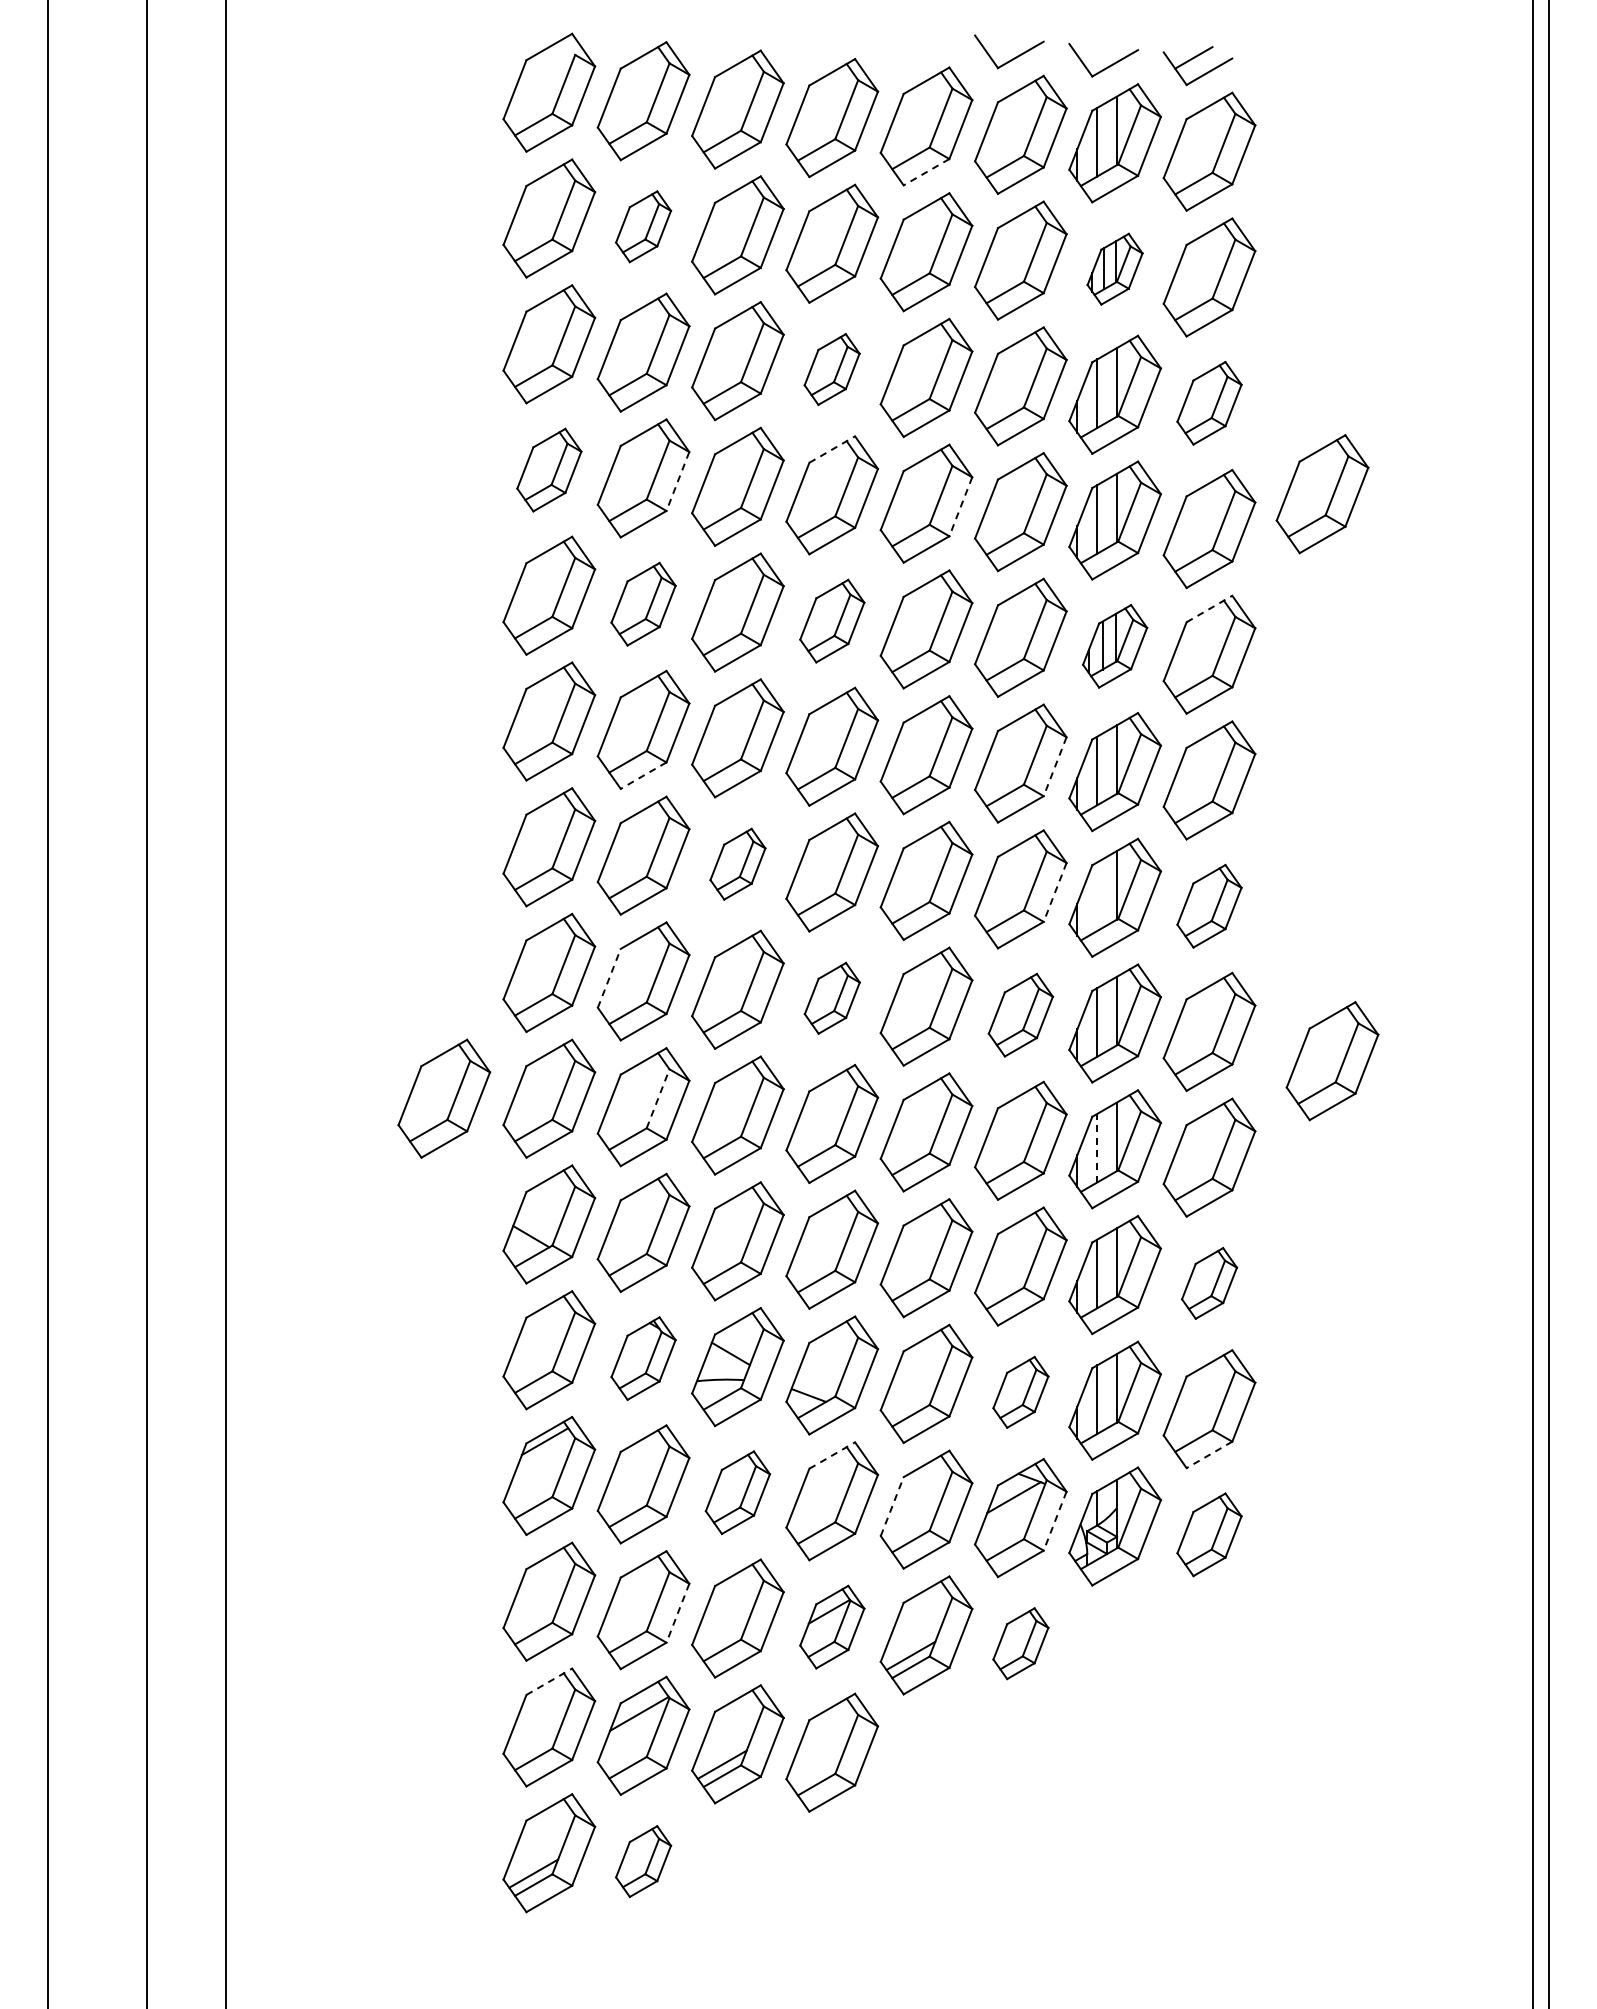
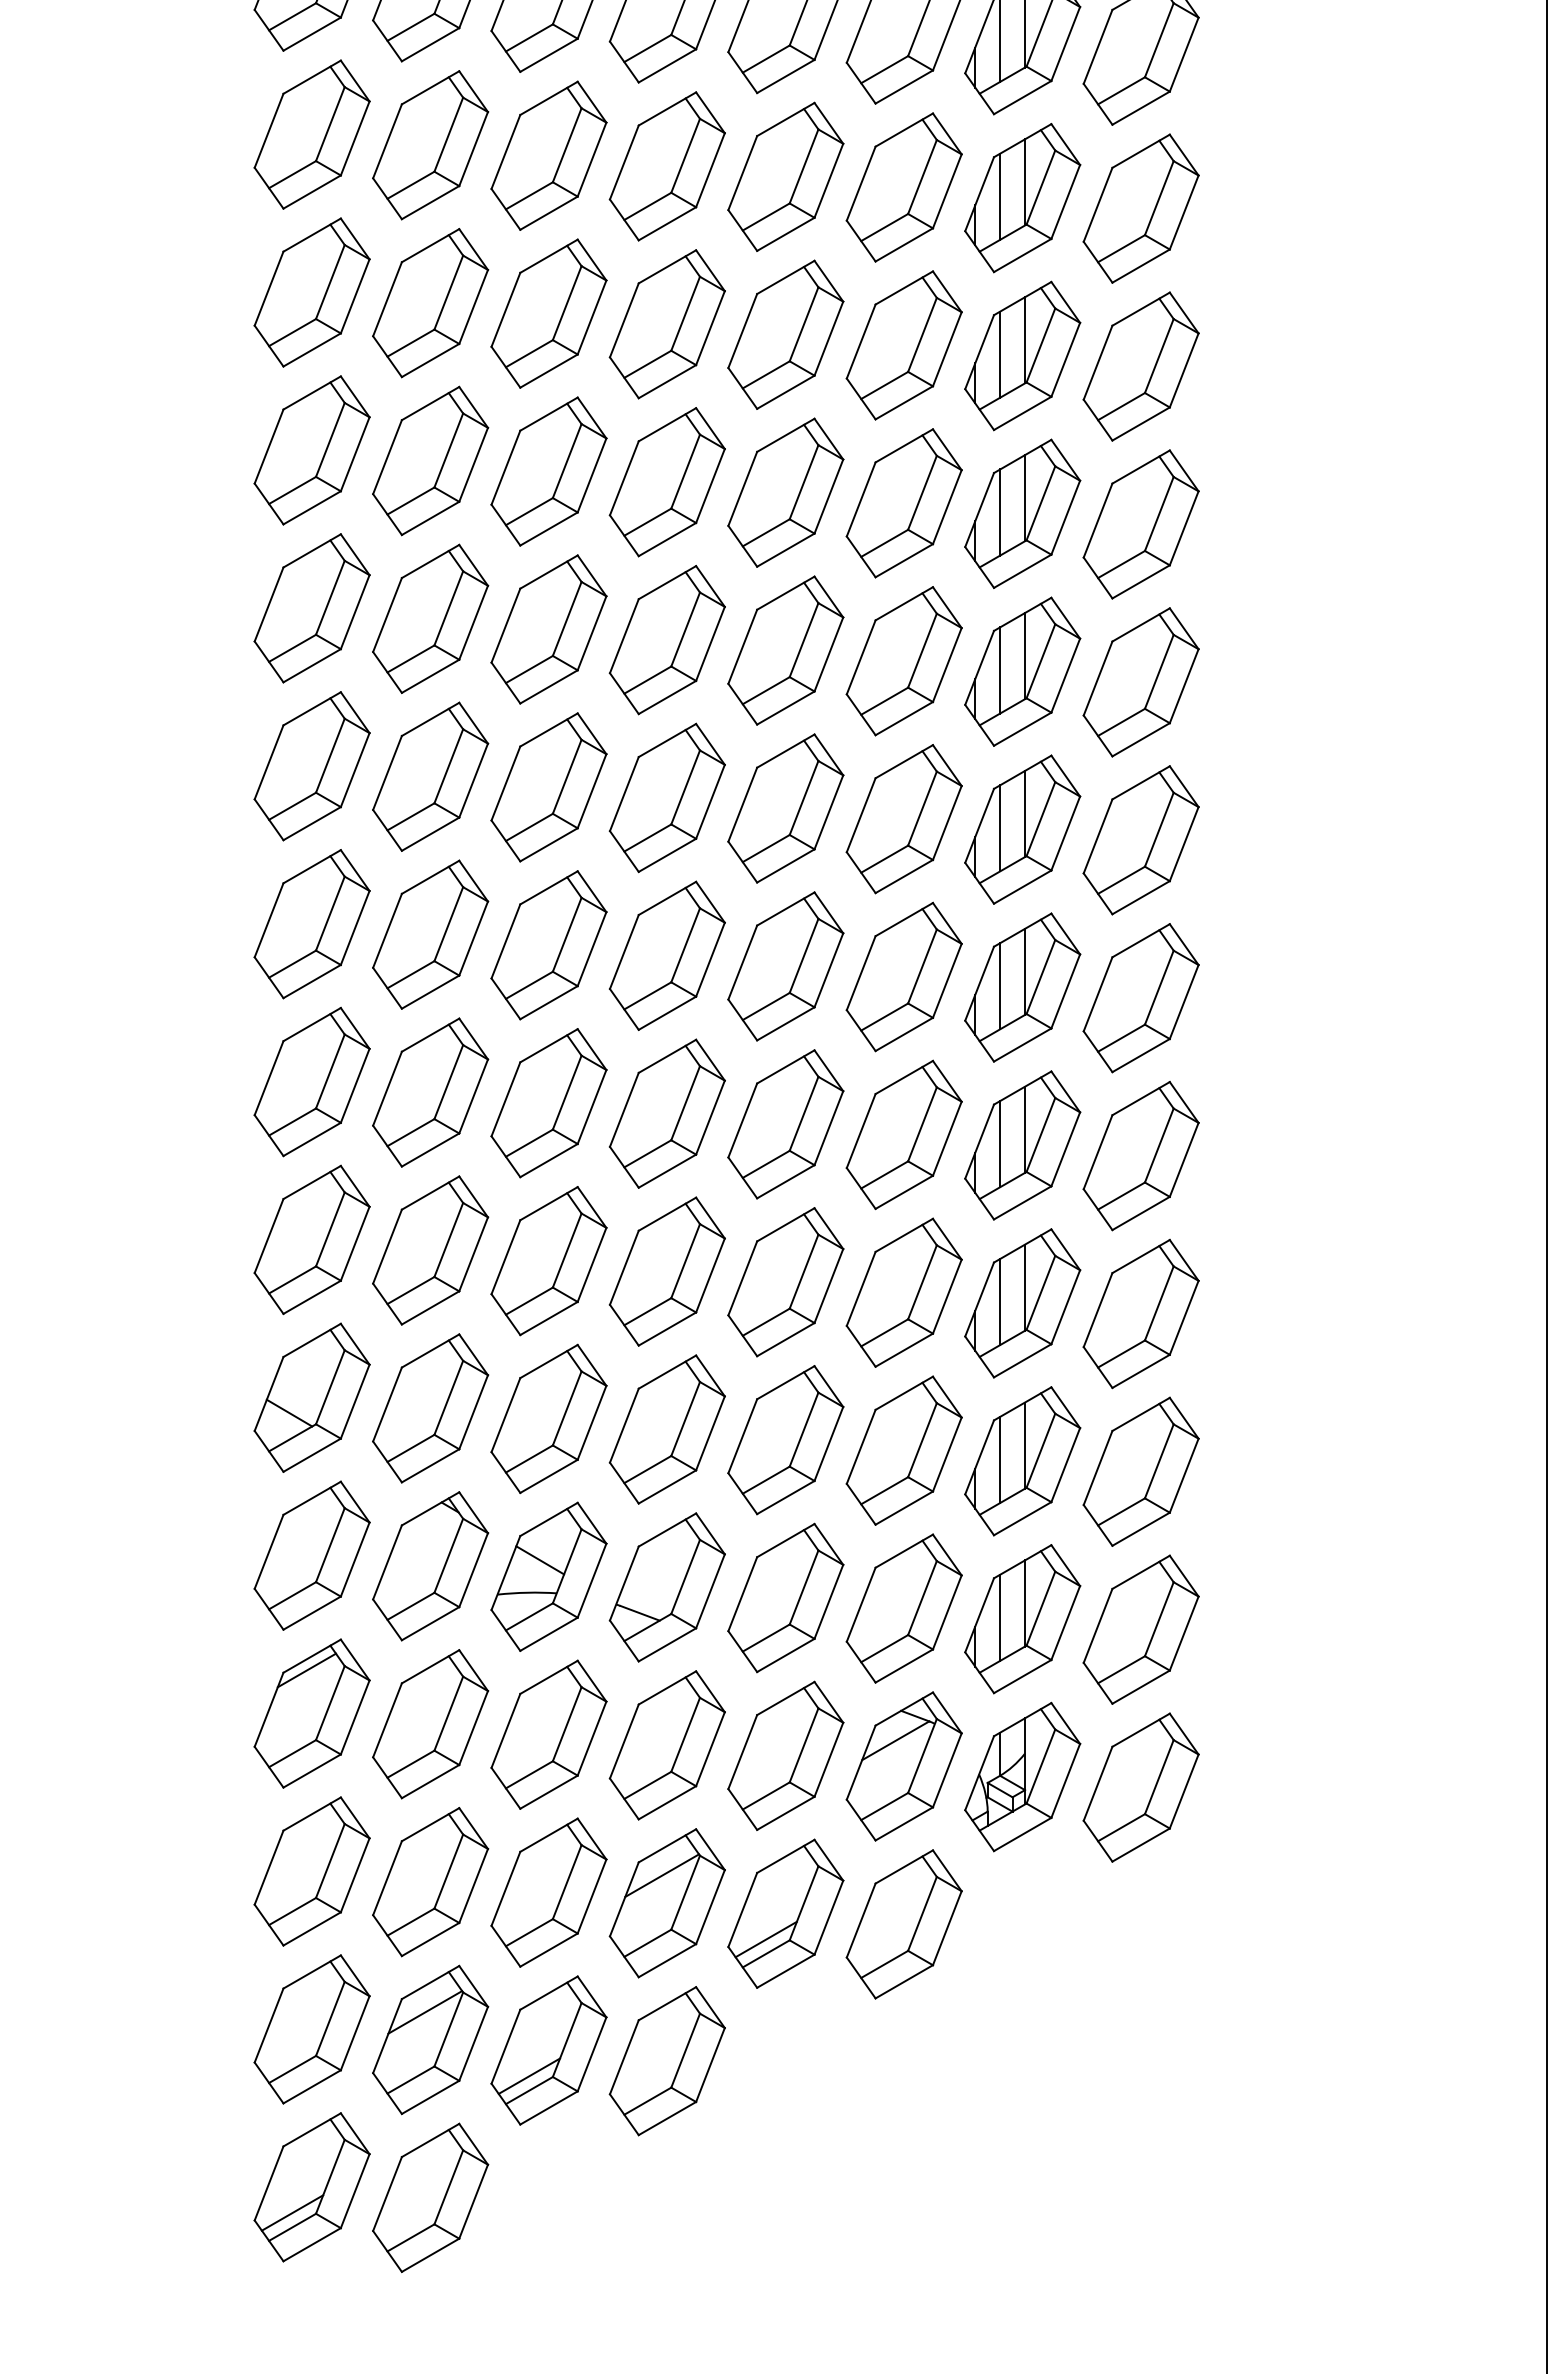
line: (926, 172) -> (785, 76), dashed -> solid
part: (643, 226) -> (430, 144), size x1.67
part: (1114, 269) -> (1021, 198), size x1.67
part: (831, 369) -> (666, 324), size x1.67
part: (1209, 403) -> (1141, 366), size x1.43
line: (832, 449) -> (667, 424), dashed -> solid
part: (549, 470) -> (312, 451), size x1.43
line: (677, 481) -> (473, 464), dashed -> solid
part: (1322, 494) -> (1283, 481), removed
line: (960, 506) -> (828, 496), dashed -> solid
part: (643, 604) -> (430, 619), size x1.43
line: (1209, 608) -> (1141, 624), dashed -> solid
part: (832, 621) -> (667, 640), size x1.43
part: (1114, 646) -> (1021, 672), size x1.43
line: (1055, 766) -> (947, 822), dashed -> solid
line: (643, 775) -> (430, 834), dashed -> solid
part: (737, 864) -> (548, 945), size x1.67
line: (1055, 892) -> (947, 980), dashed -> solid
line: (1097, 896) -> (1000, 985), added
part: (1209, 906) -> (1141, 998), size x1.43
line: (609, 978) -> (387, 1088), dashed -> solid
part: (832, 998) -> (667, 1114), size x1.67
part: (1020, 1015) -> (903, 1135), size x1.43
part: (1332, 1061) -> (1295, 1193), removed
part: (444, 1098) -> (180, 1239), removed
line: (658, 1098) -> (449, 1239), dashed -> solid
line: (1097, 1147) -> (1000, 1301), dashed -> solid
part: (1209, 1283) -> (1141, 1471), size x1.67
part: (643, 1358) -> (430, 1566), size x1.43
part: (1020, 1392) -> (903, 1608), size x1.67
line: (832, 1455) -> (667, 1687), dashed -> solid
line: (1209, 1455) -> (1141, 1687), dashed -> solid
part: (737, 1492) -> (548, 1734), size x1.43
line: (892, 1506) -> (743, 1751), dashed -> solid
line: (1055, 1521) -> (947, 1770), dashed -> solid
part: (1209, 1534) -> (1141, 1787), size x1.43
line: (677, 1613) -> (473, 1886), dashed -> solid
part: (832, 1627) -> (667, 1903), size x1.43
part: (1020, 1643) -> (903, 1923), size x1.67
line: (549, 1681) -> (312, 1971), dashed -> solid
part: (643, 1861) -> (430, 2197), size x1.67

